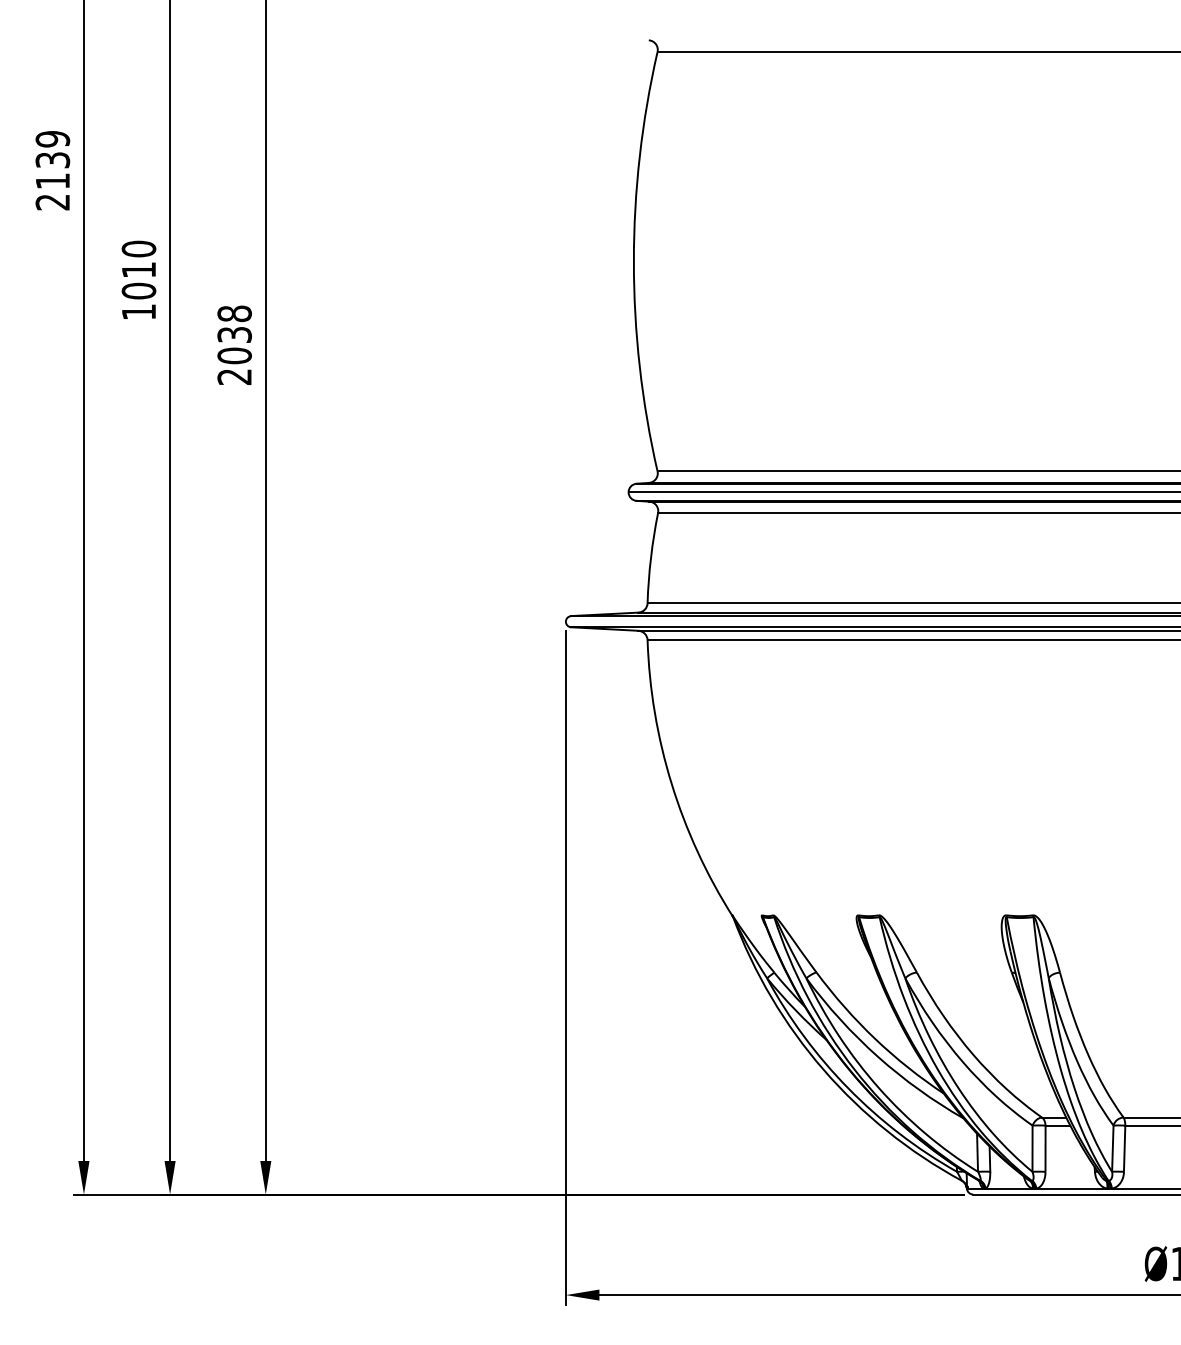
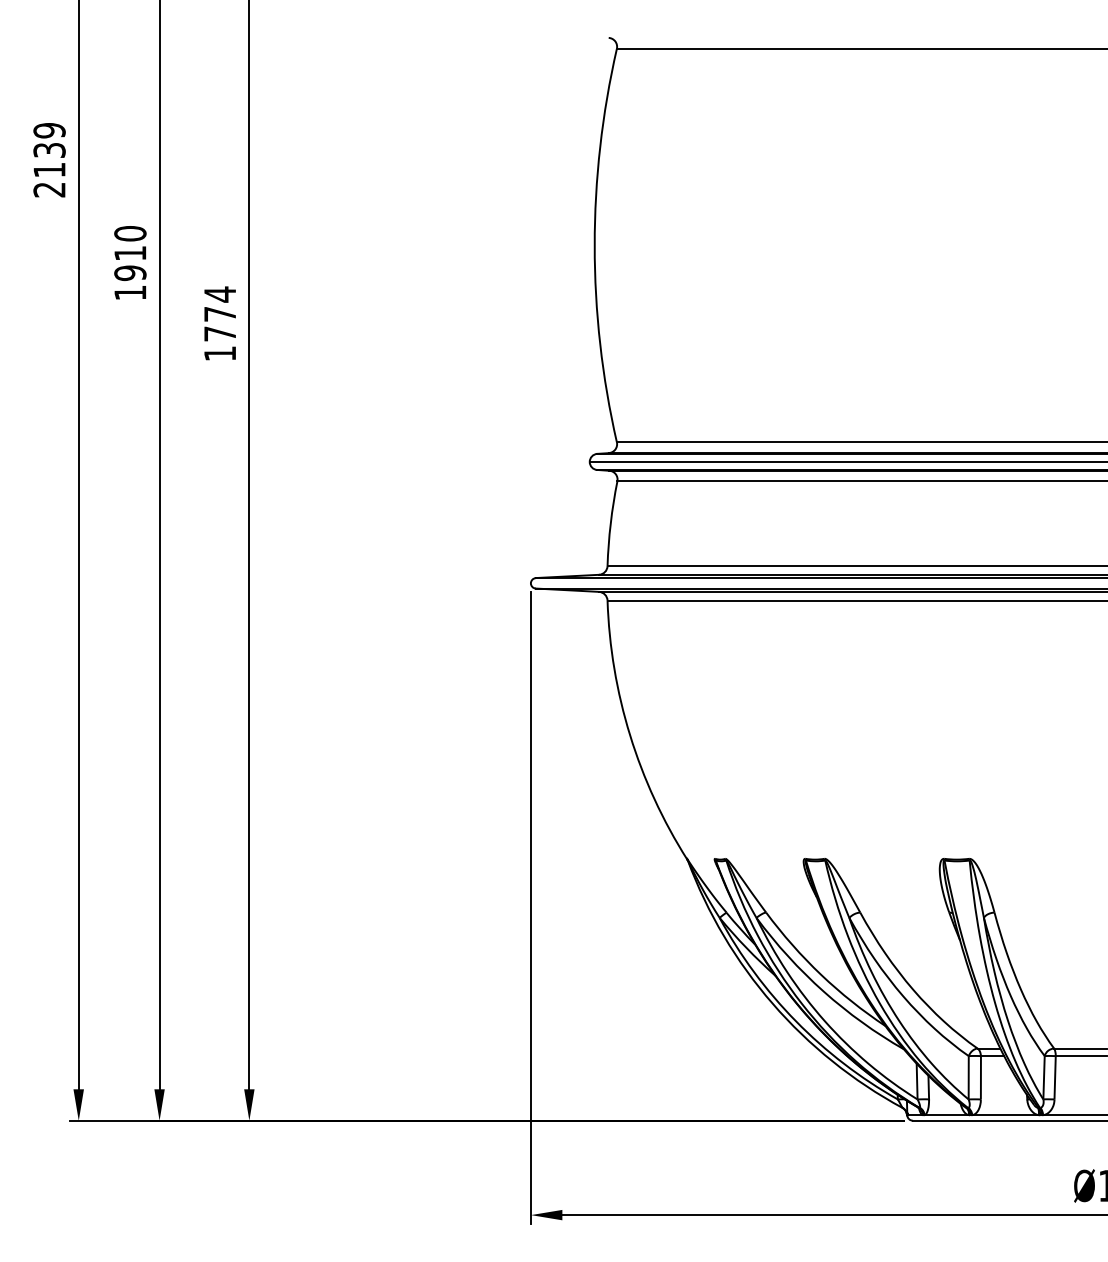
text: (139, 290) -> (130, 272), 1010 -> 1910
text: (234, 344) -> (220, 323), 2038 -> 1774

